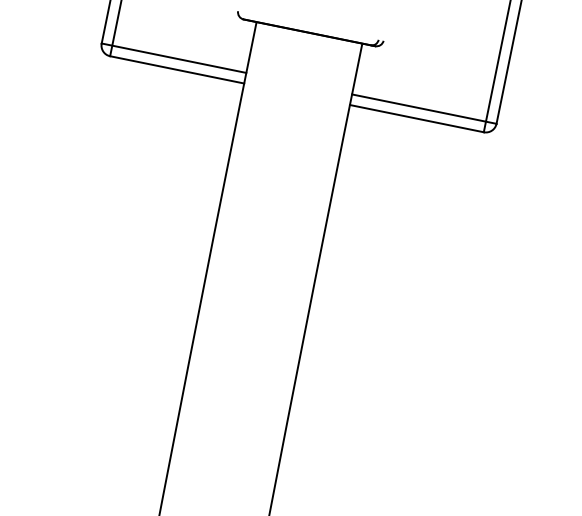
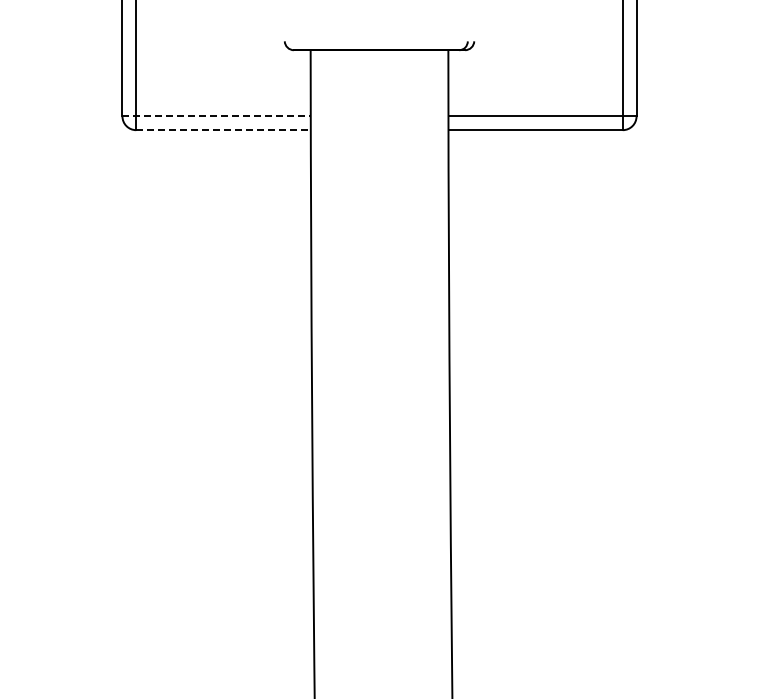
line: (174, 58) -> (217, 116), solid -> dashed
line: (177, 70) -> (224, 130), solid -> dashed

